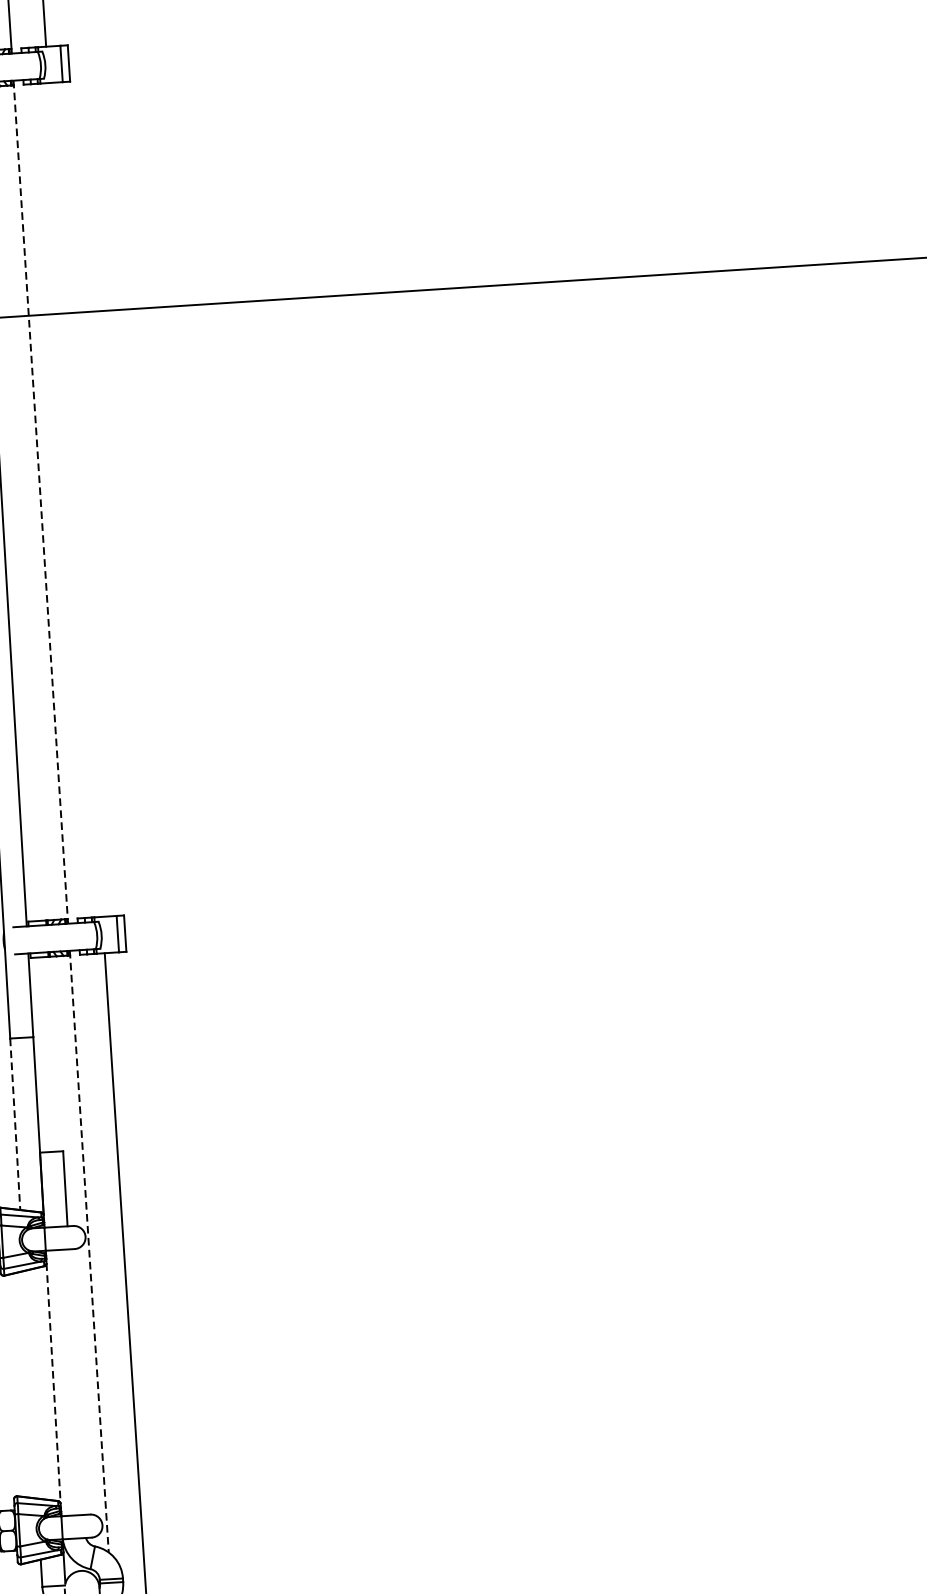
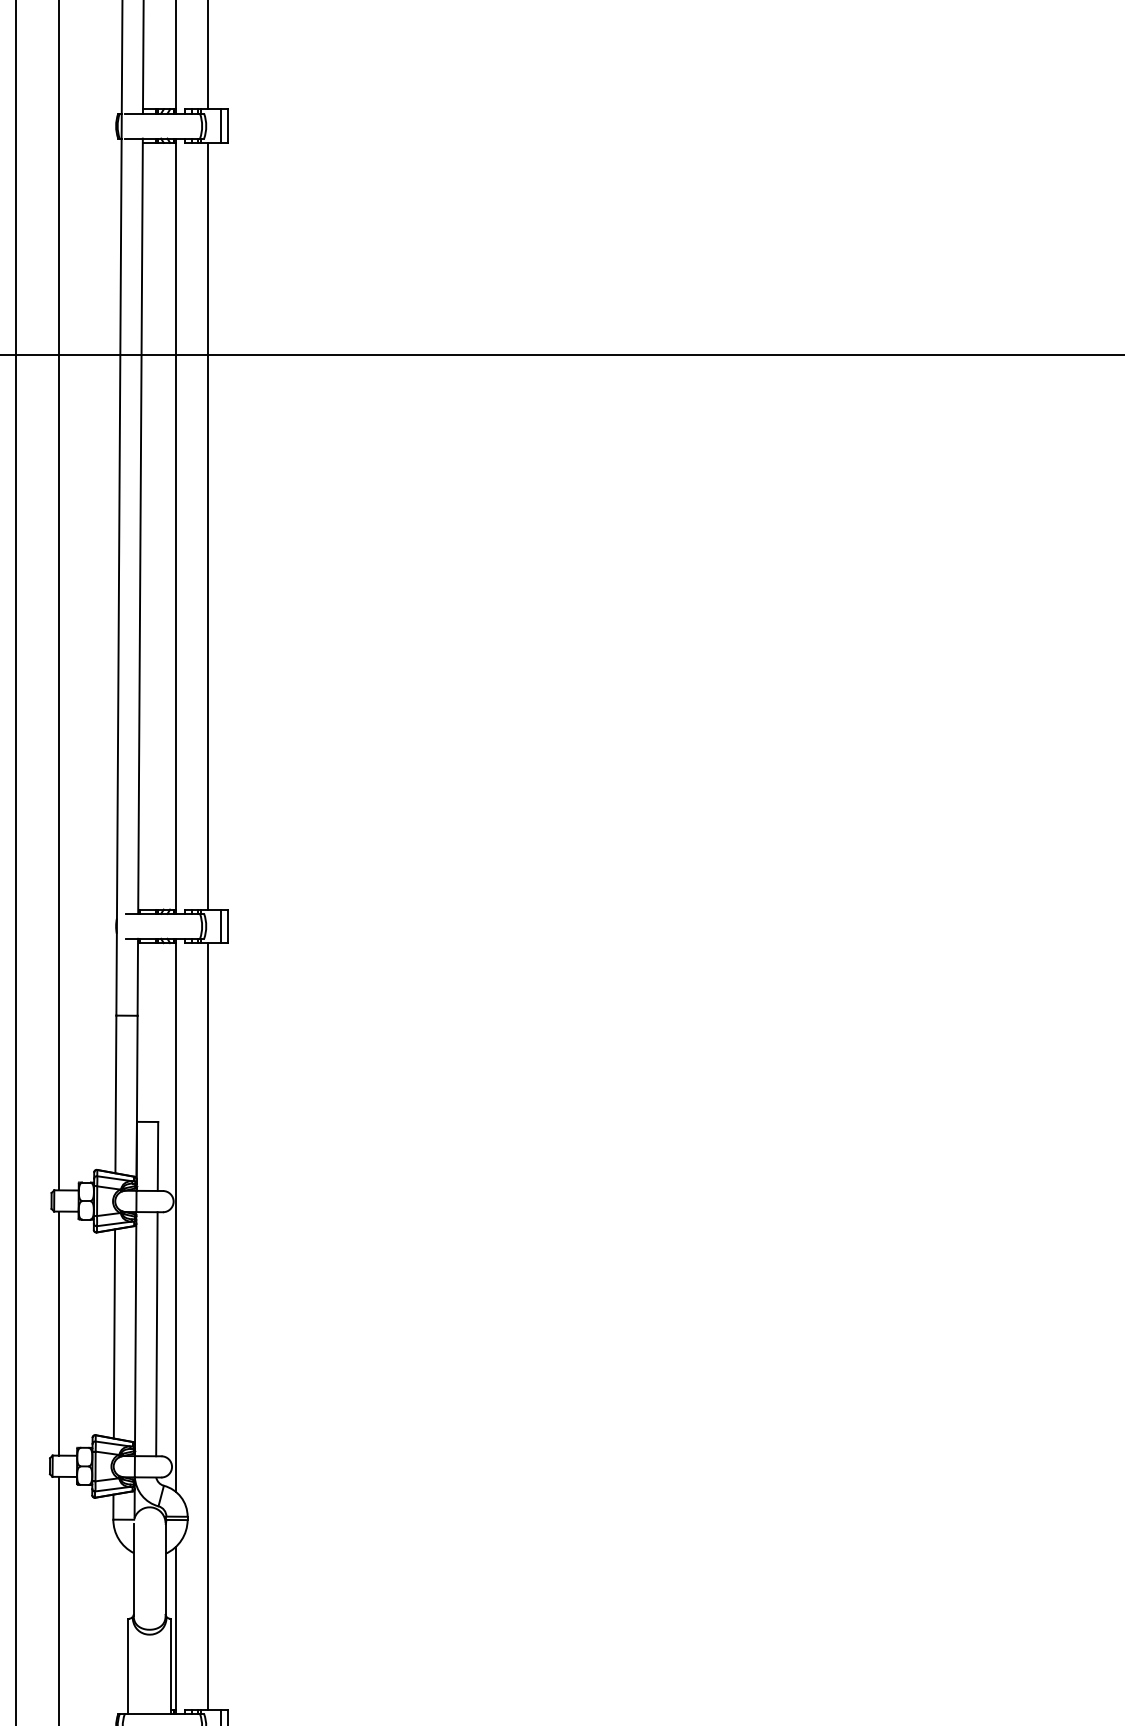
line: (75, 499) -> (208, 525), added
line: (41, 502) -> (176, 526), dashed -> solid
line: (14, 1124) -> (115, 1094), dashed -> solid
line: (89, 1251) -> (176, 1215), dashed -> solid
line: (76, 1382) -> (156, 1334), added
line: (53, 1383) -> (135, 1334), dashed -> solid
line: (30, 1384) -> (114, 1333), added

